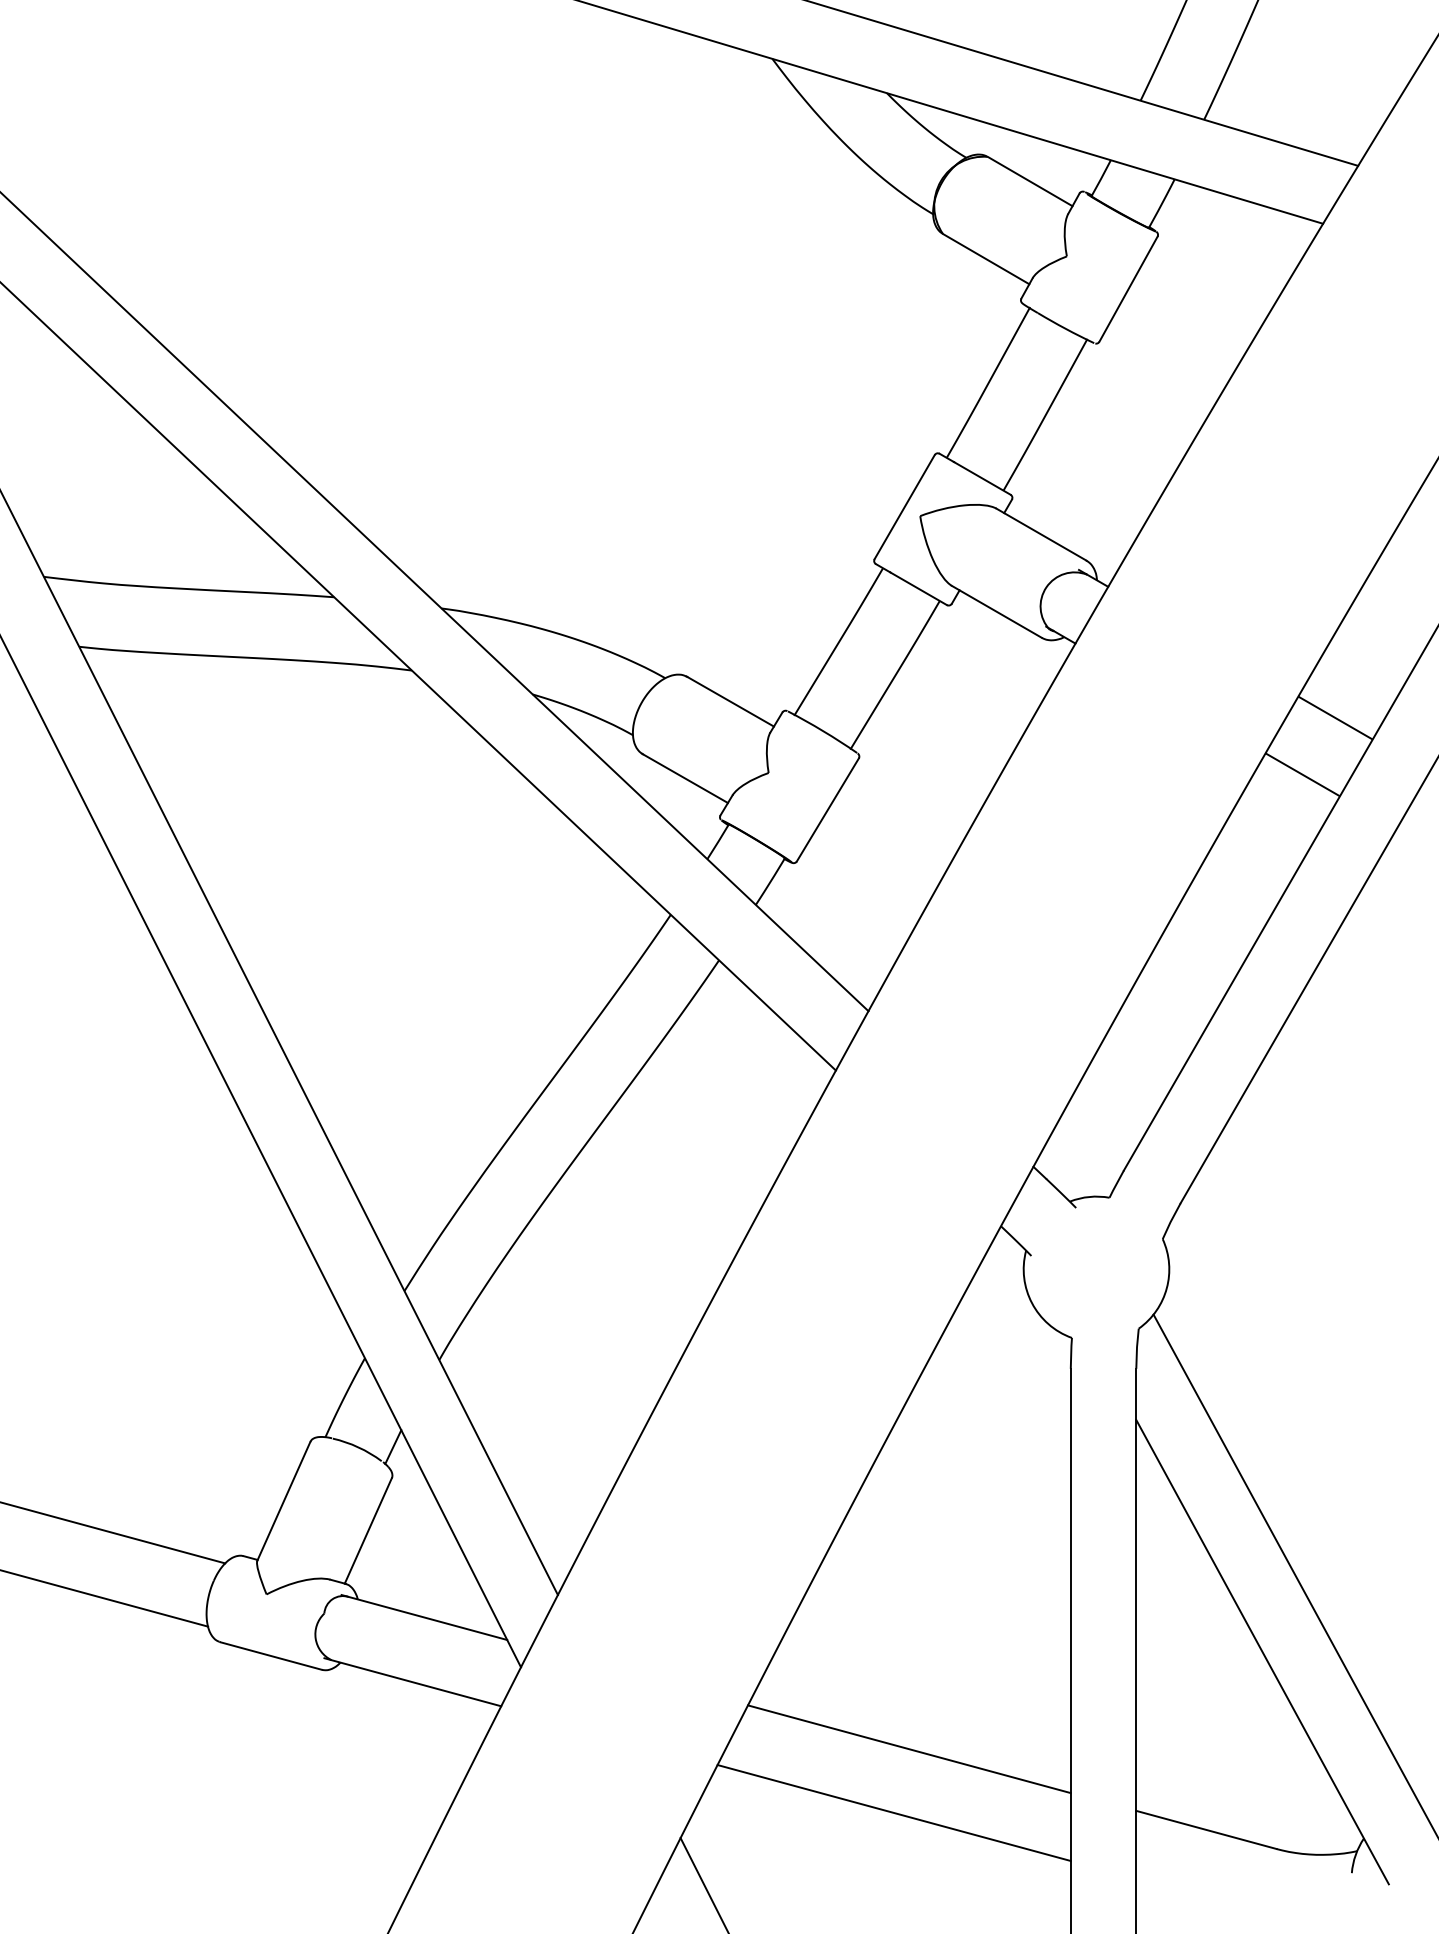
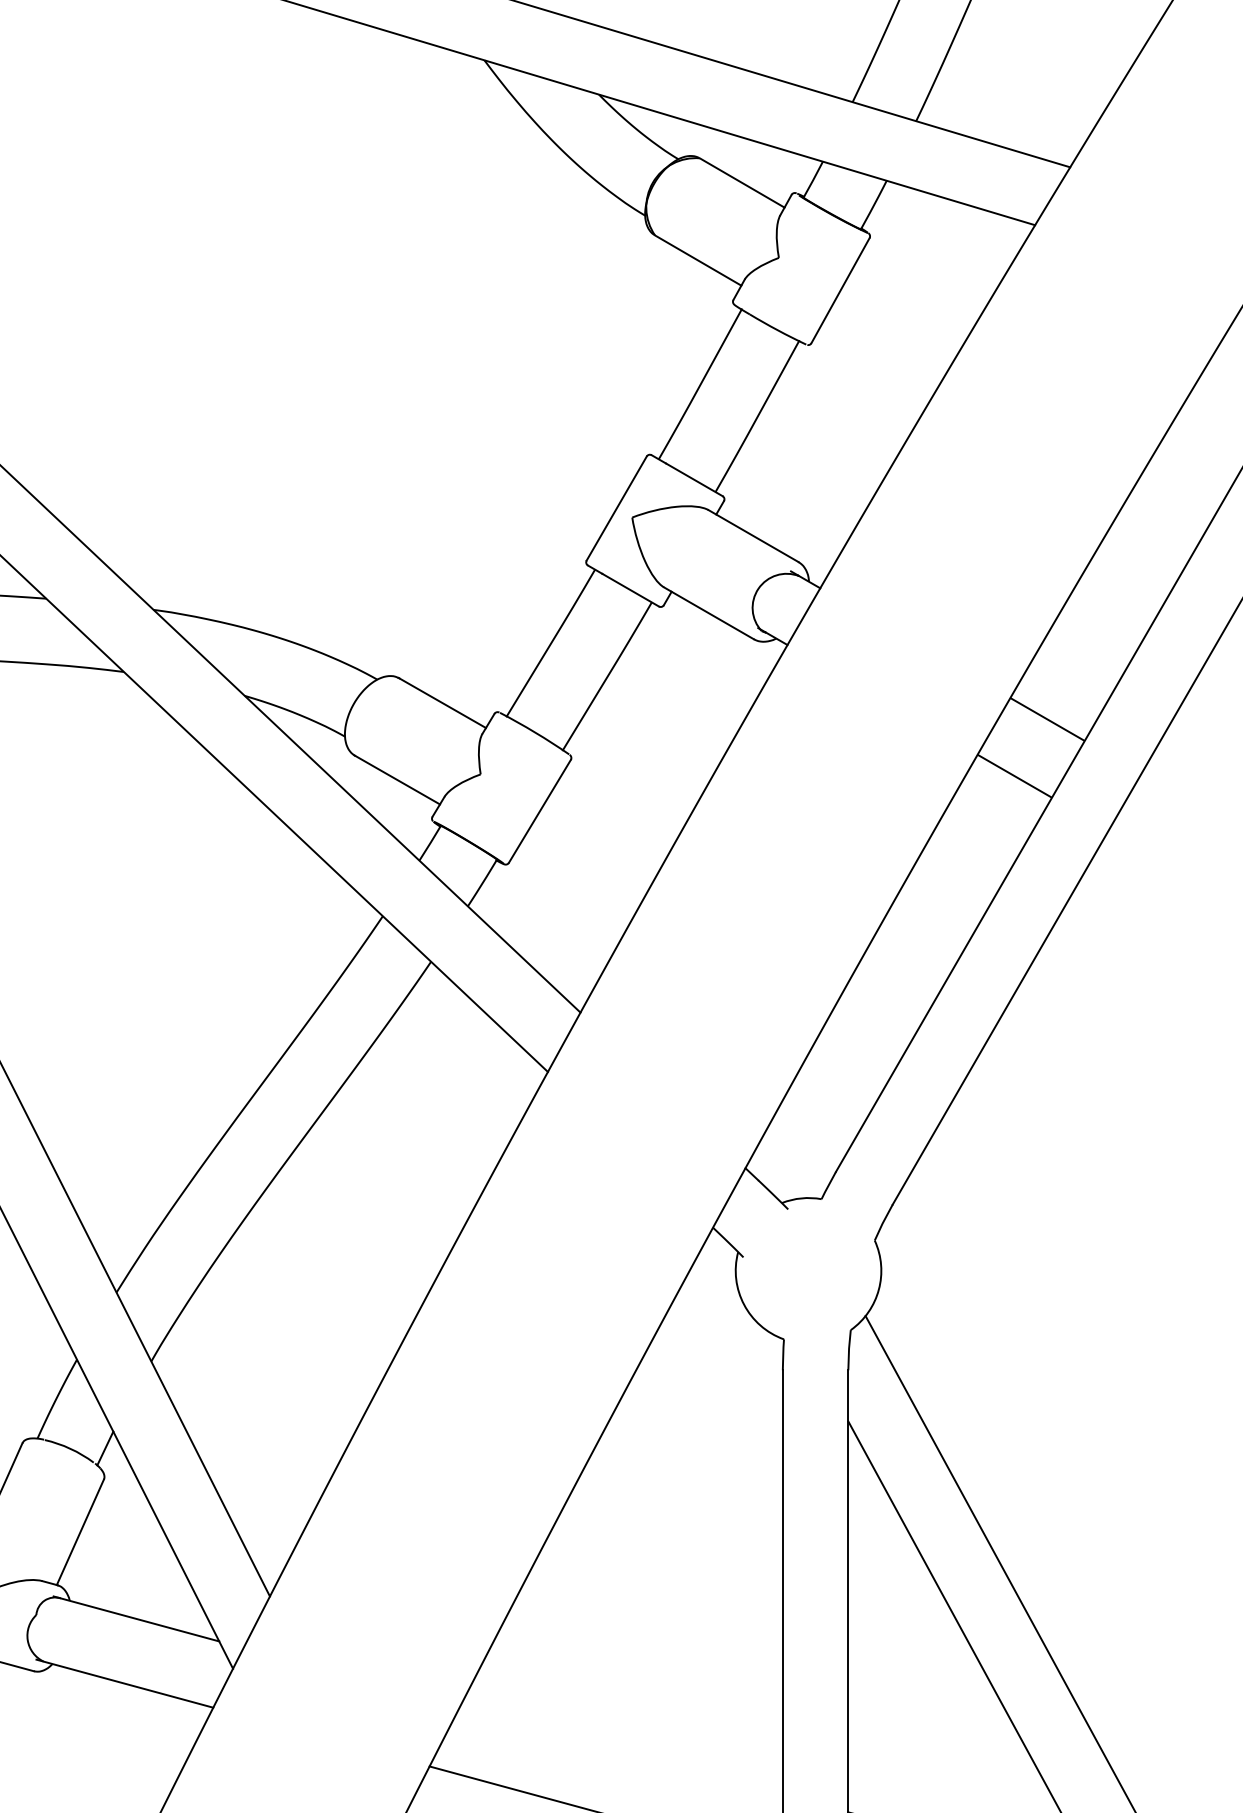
line: (909, 1749) -> (621, 1750), removed

